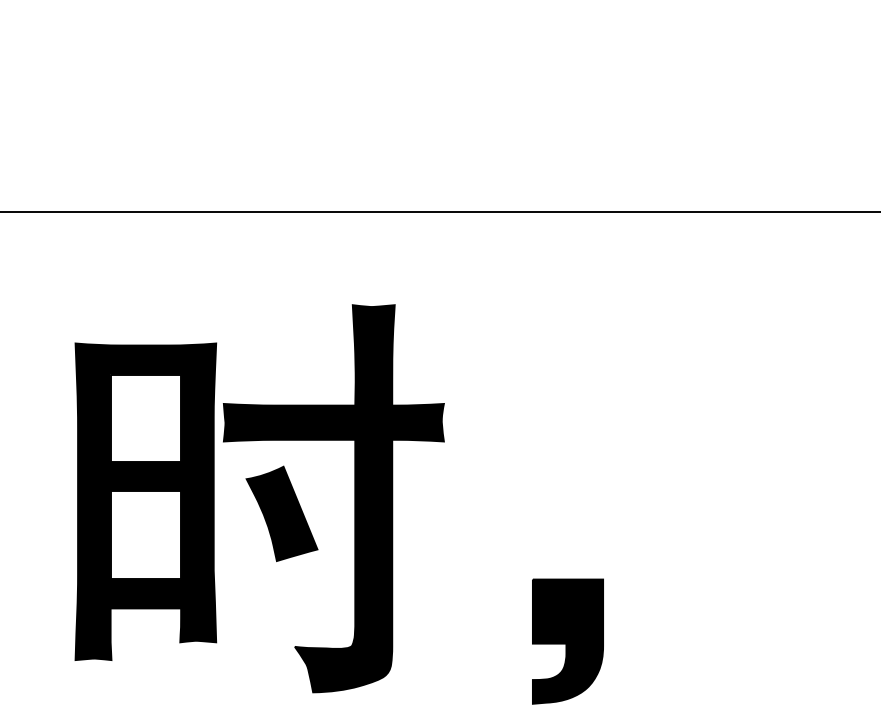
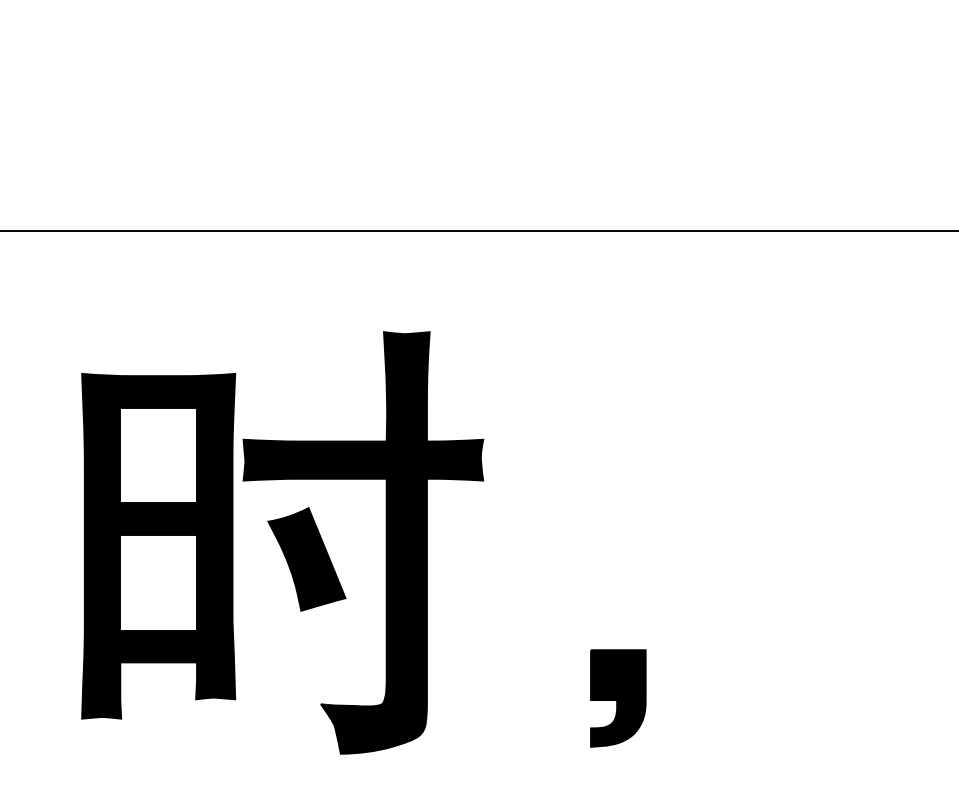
part: (567, 641) -> (617, 698), size x0.71

